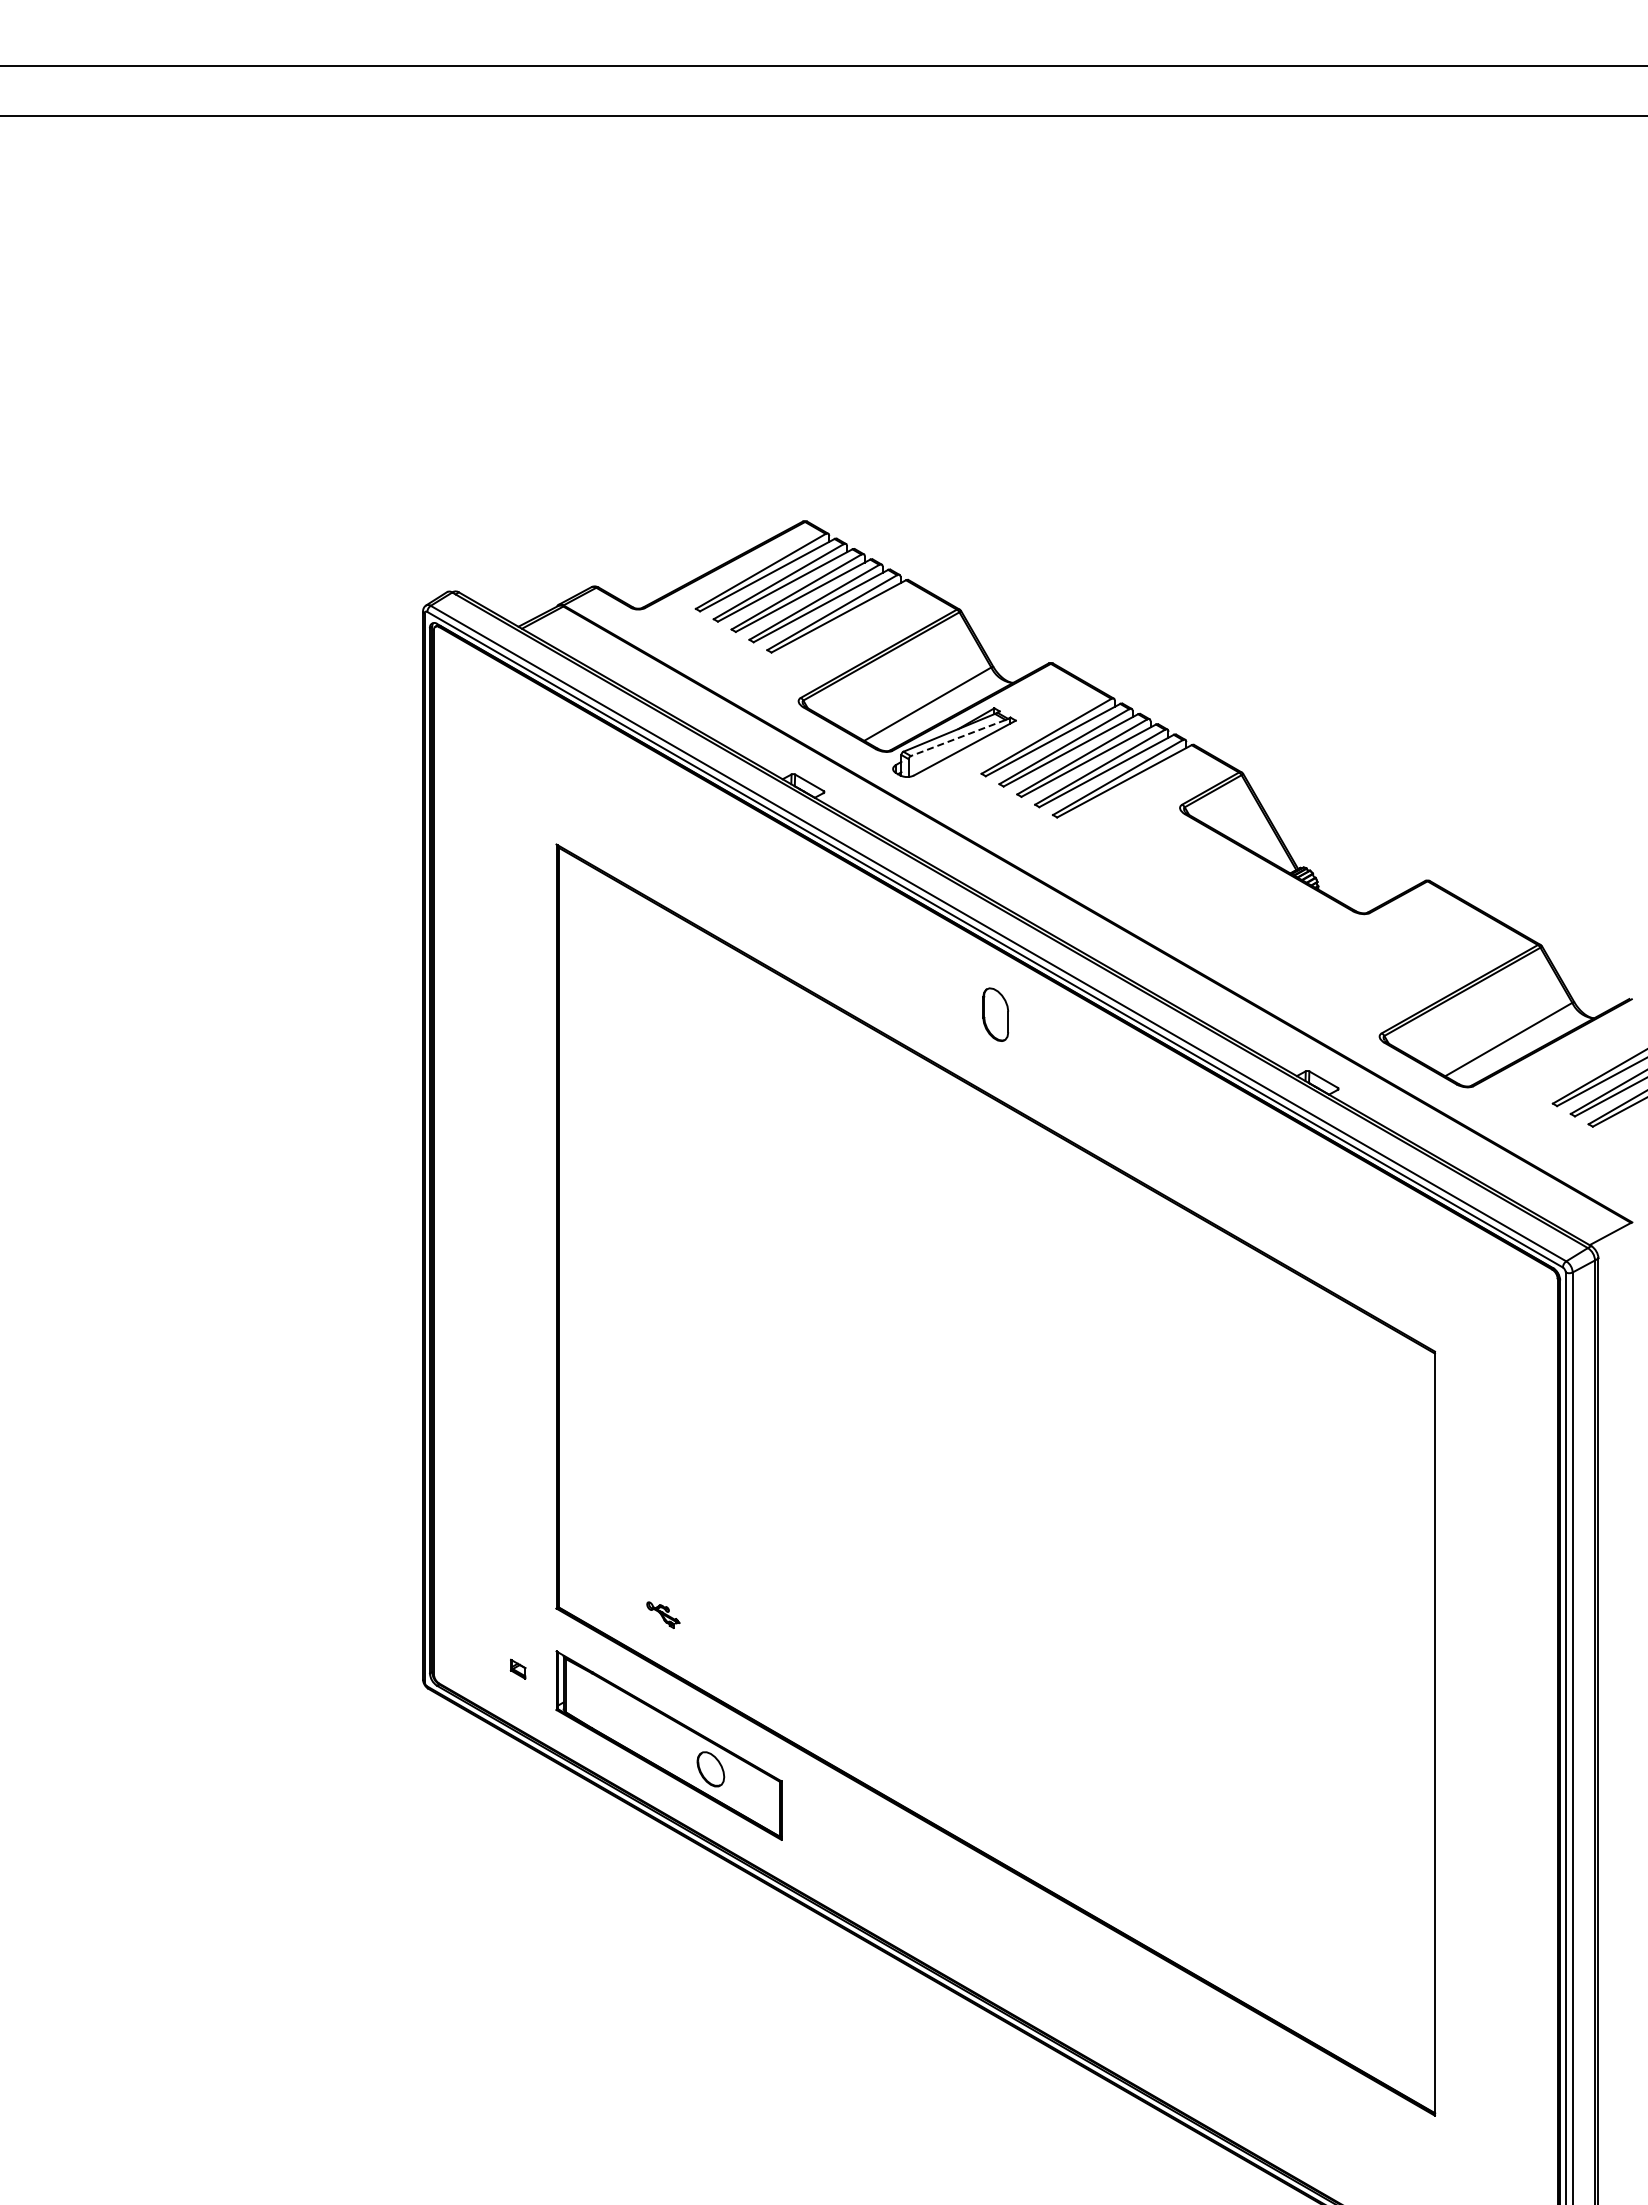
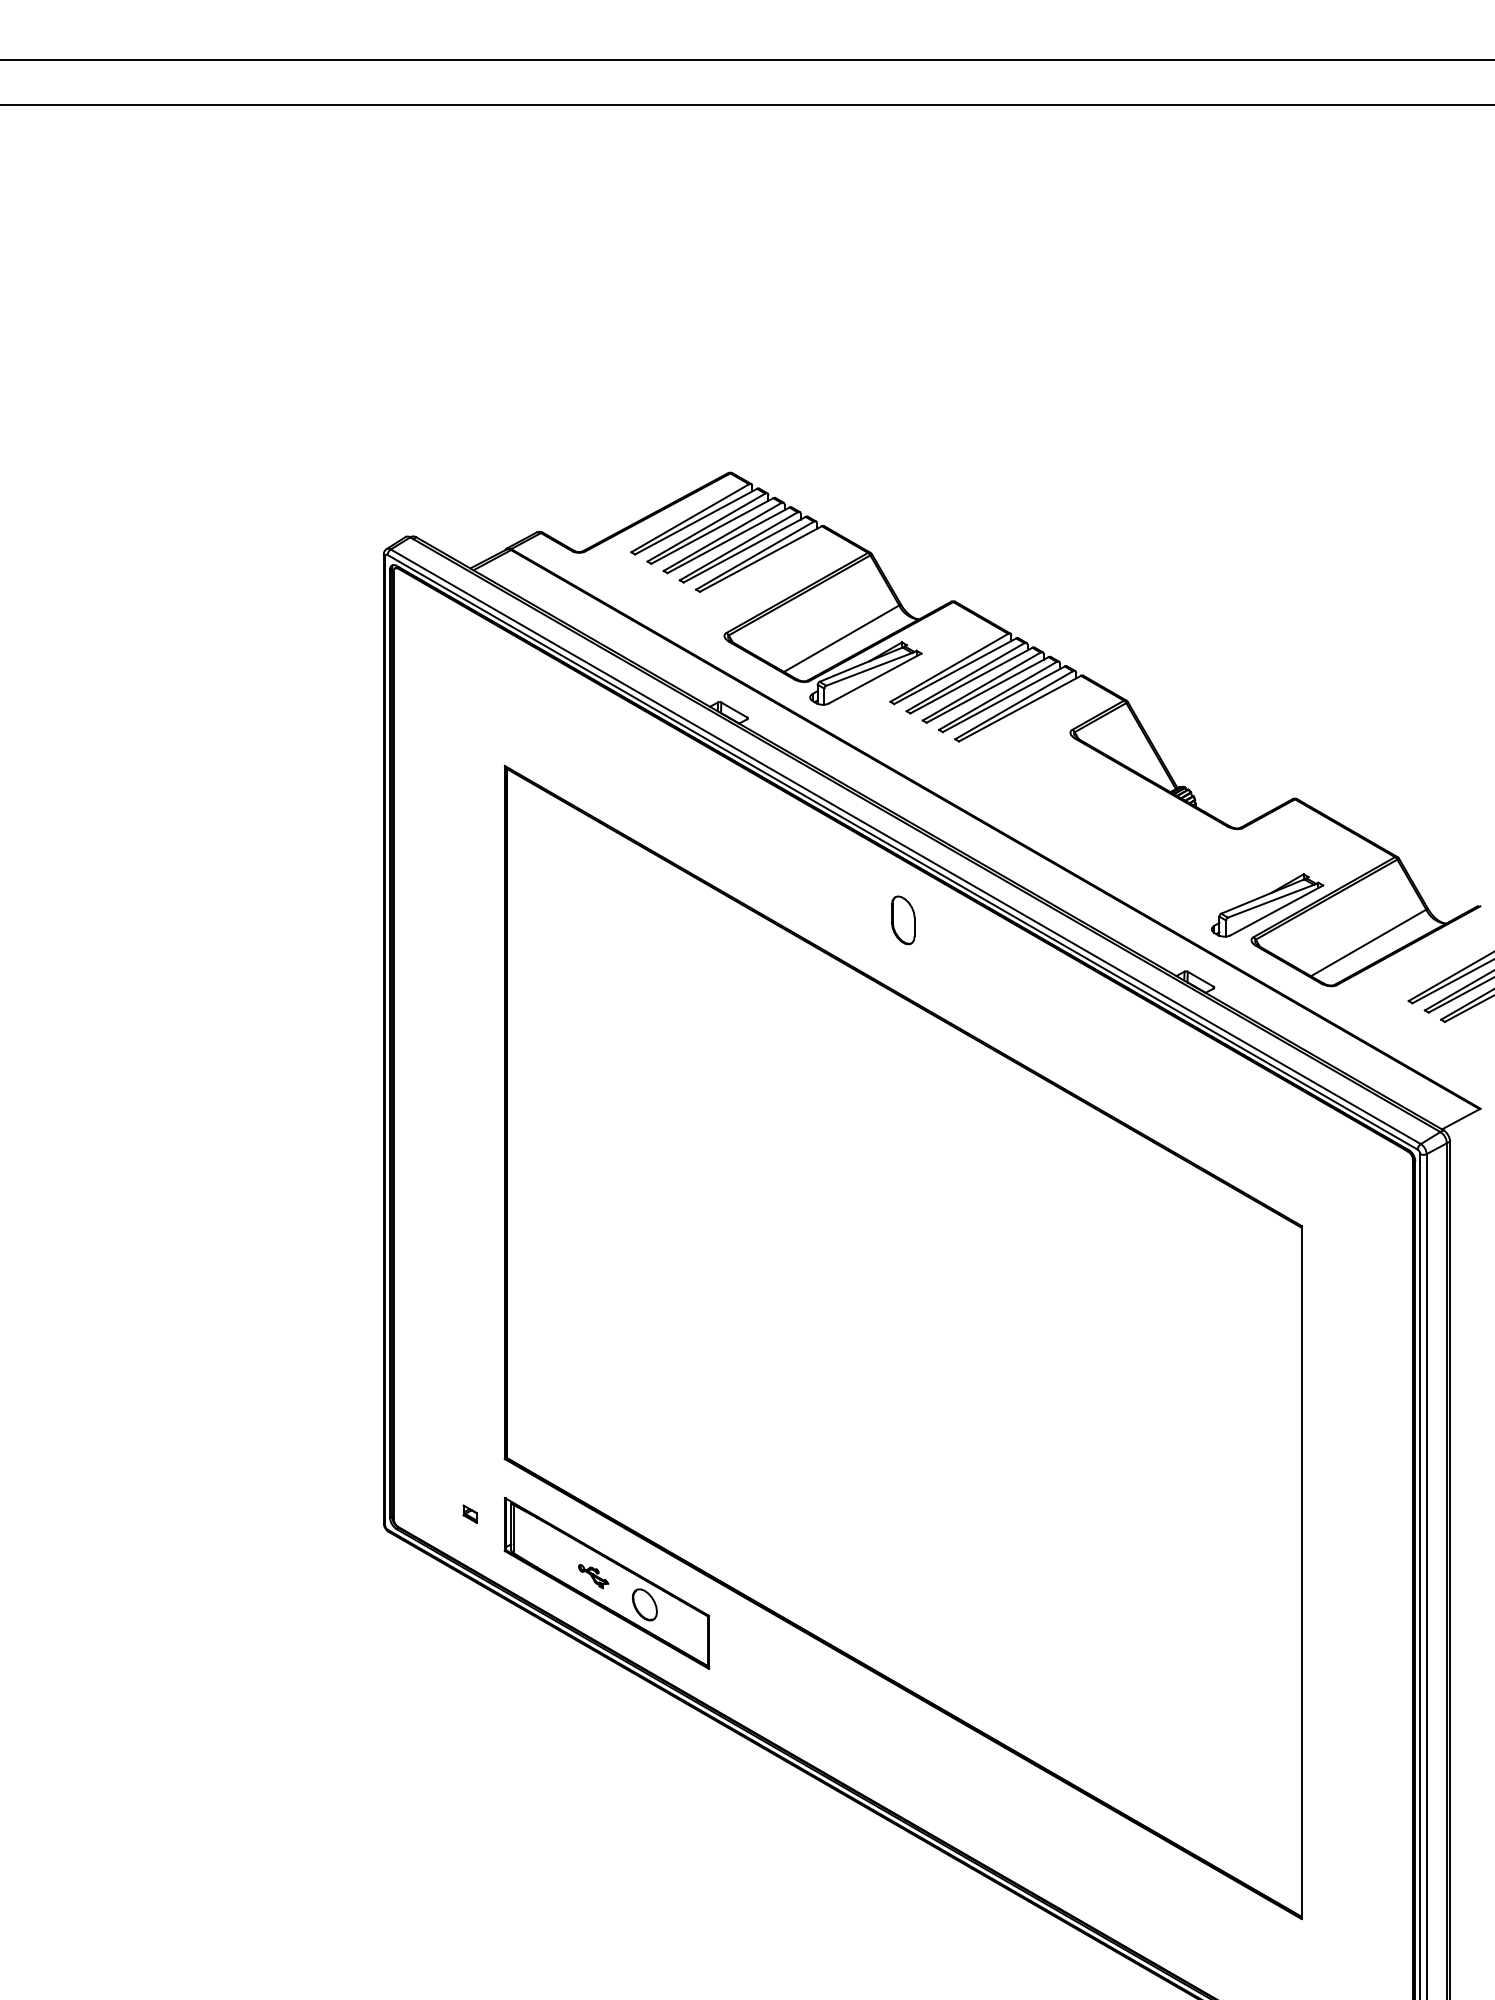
line: (958, 738) -> (869, 669), dashed -> solid
part: (1397, 997) -> (1267, 904), added
part: (663, 1614) -> (593, 1576), moved

